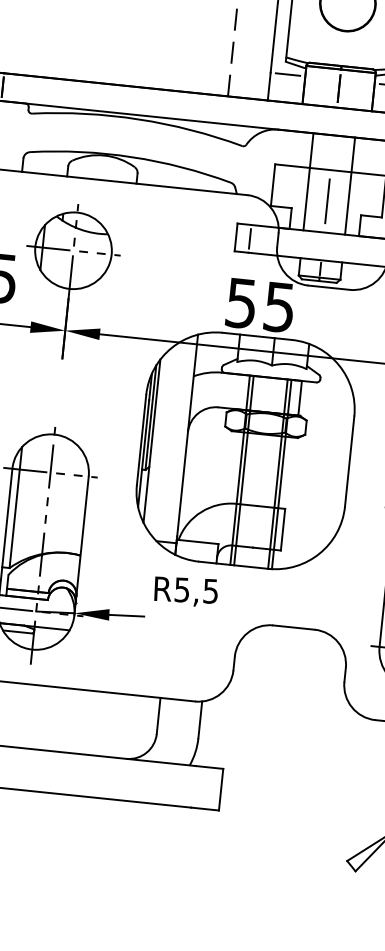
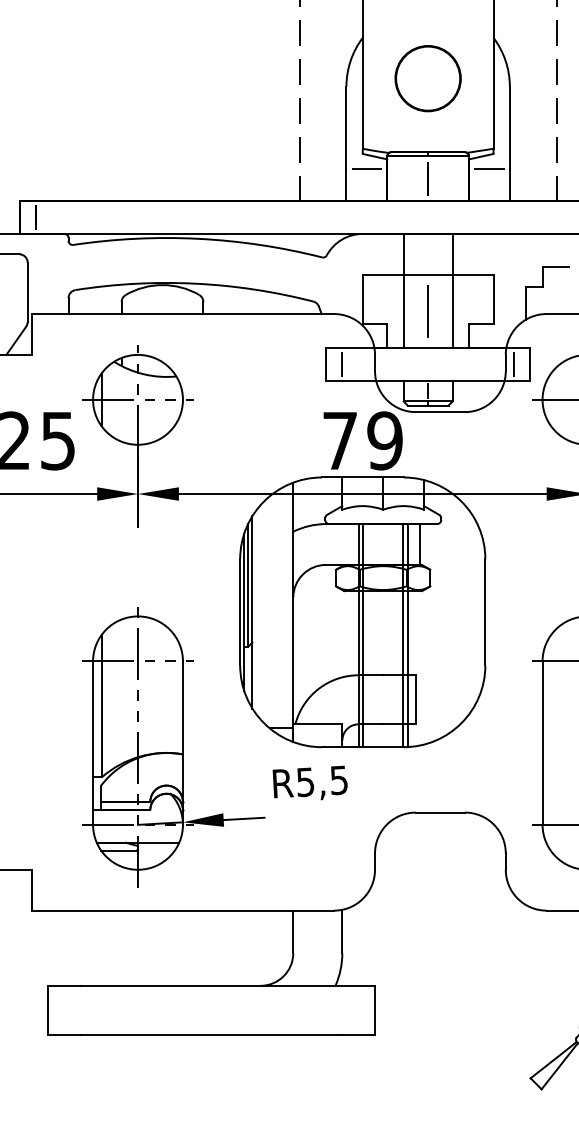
text: (260, 304) -> (362, 440), 55 -> 79

